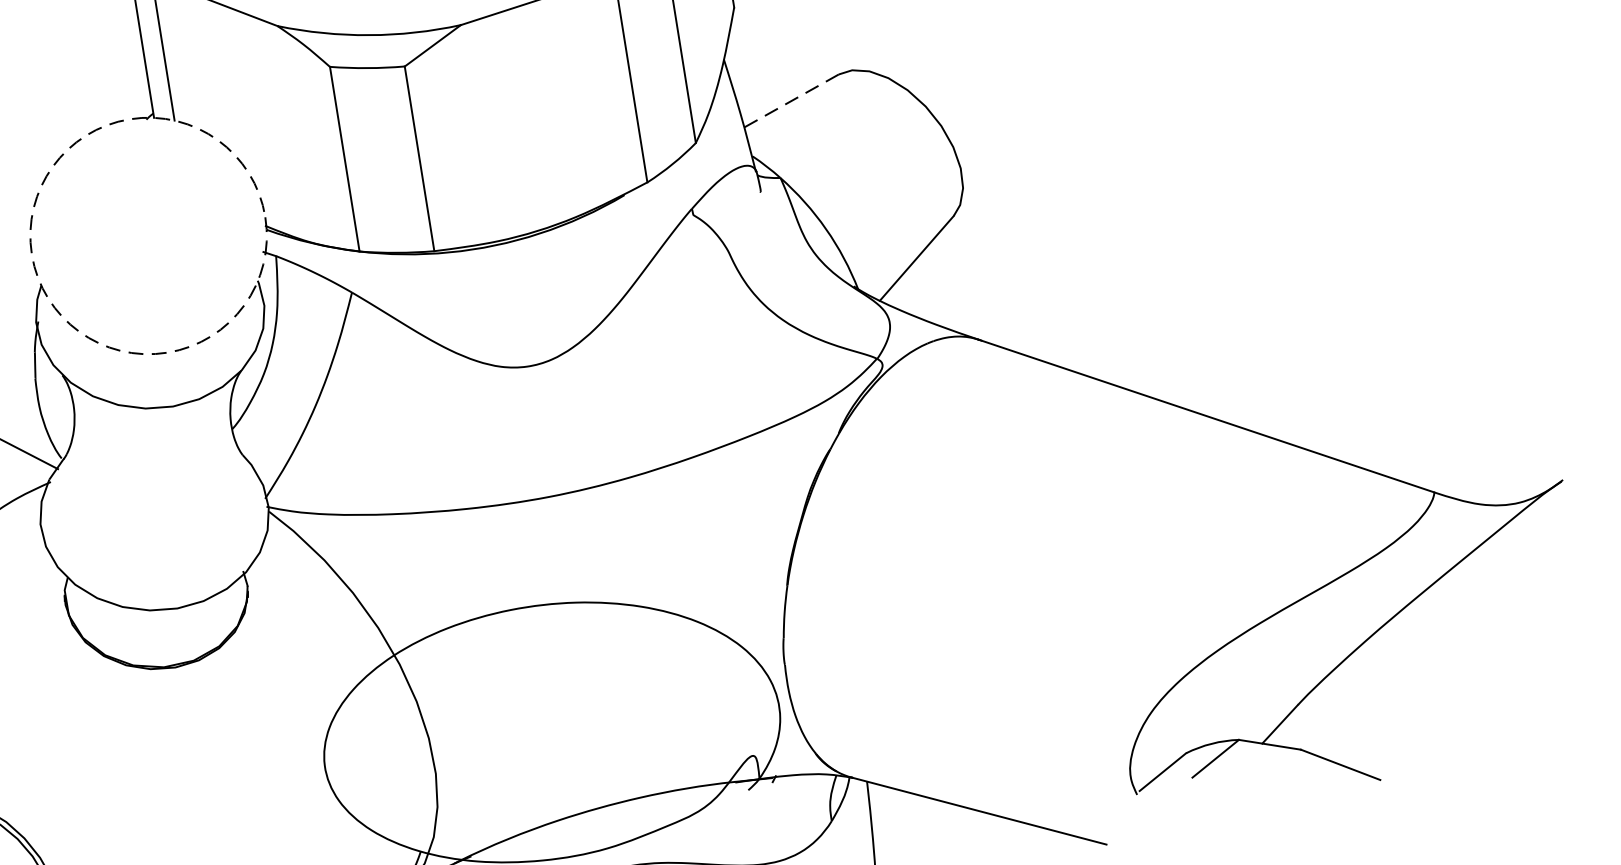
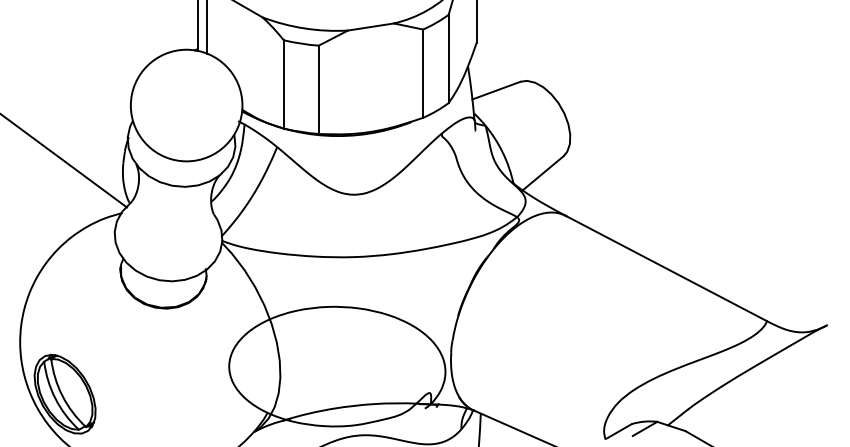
line: (791, 100) -> (496, 90), dashed -> solid
circle: (148, 235) -> (186, 105), dashed -> solid

